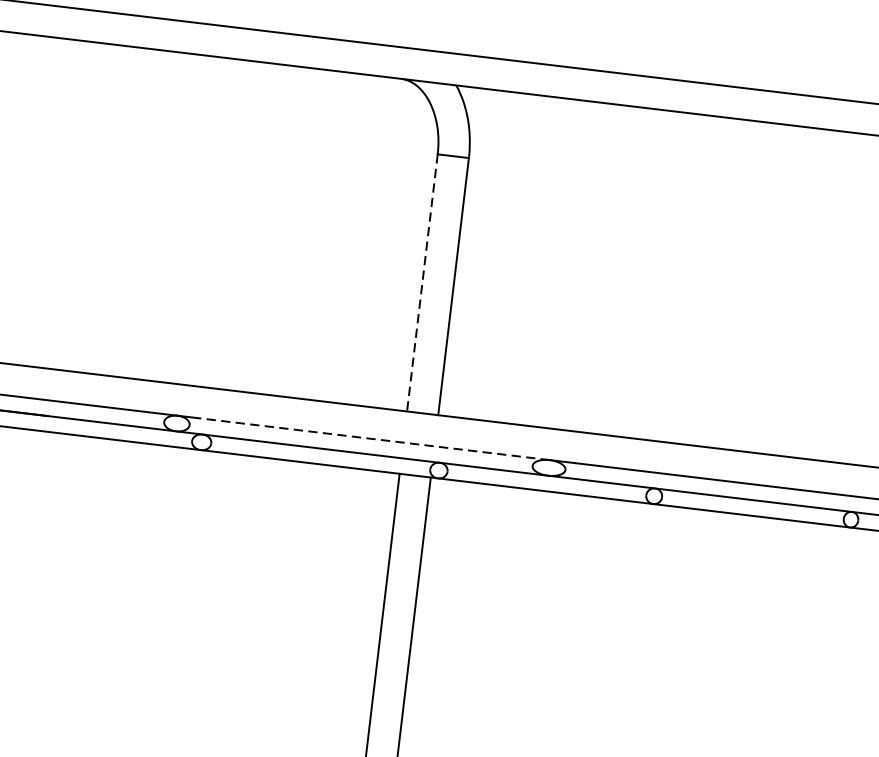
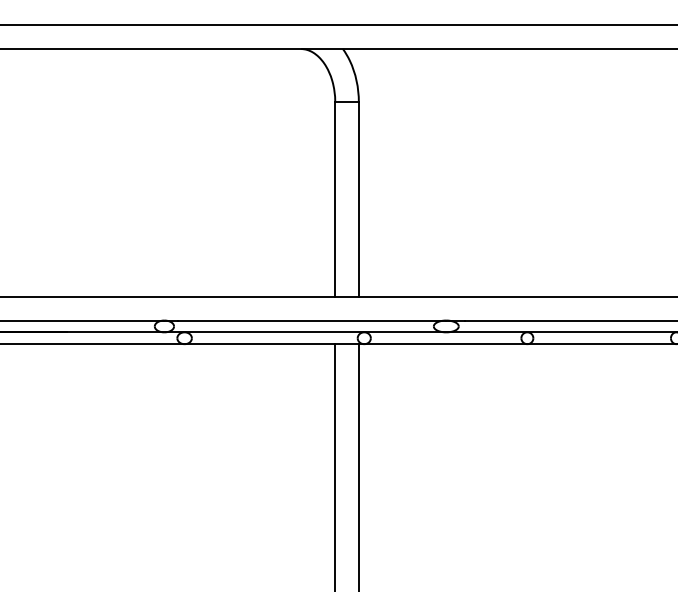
line: (422, 284) -> (335, 200), dashed -> solid
line: (373, 438) -> (312, 320), dashed -> solid

